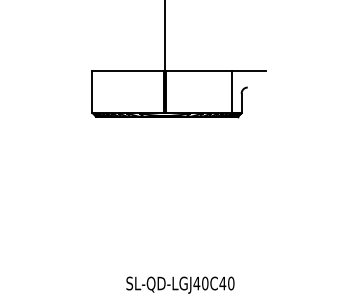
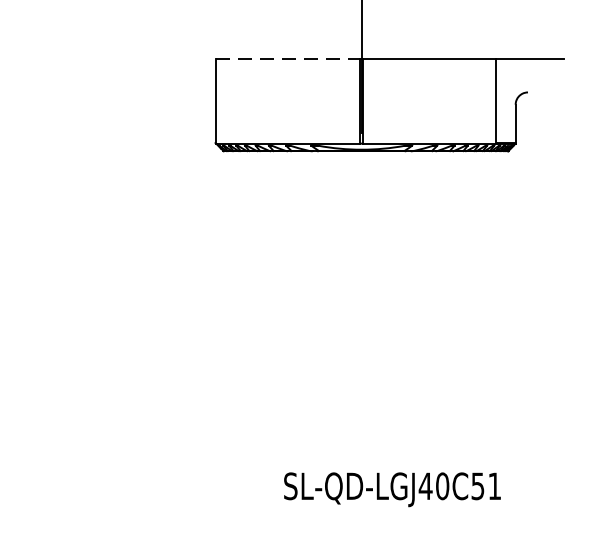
line: (128, 70) -> (288, 58), solid -> dashed
text: (226, 283) -> (485, 486), SL-QD-LGJ40C40 -> SL-QD-LGJ40C51

